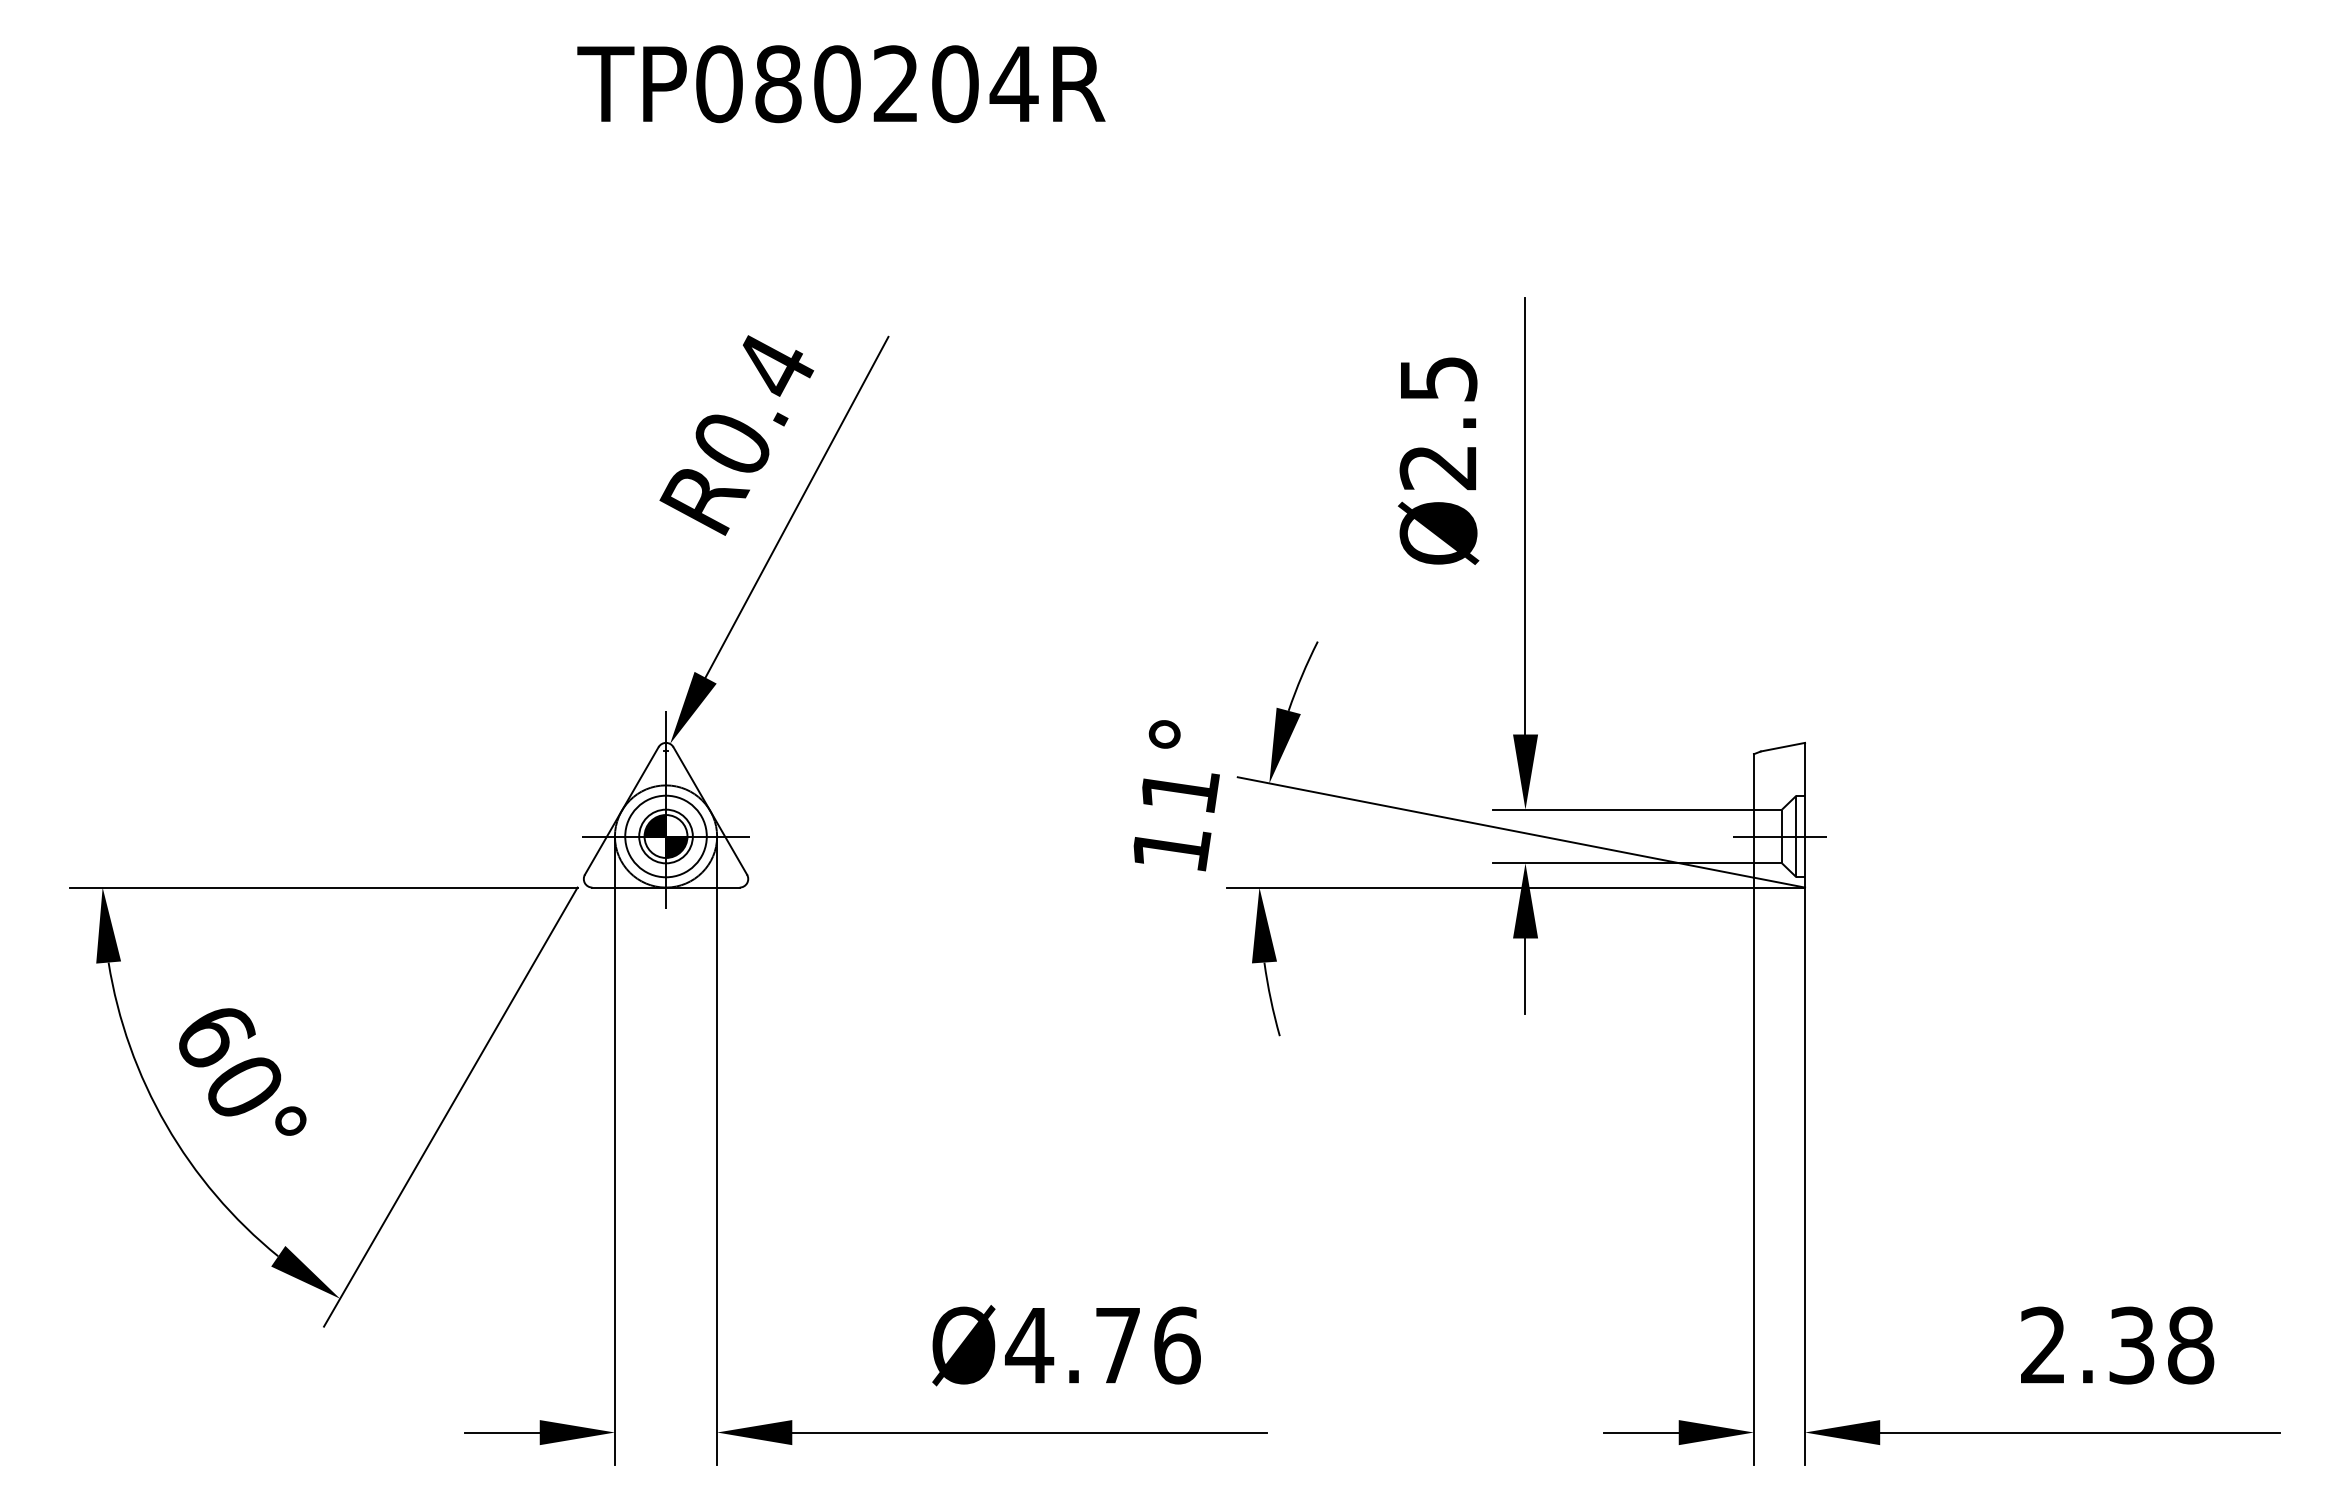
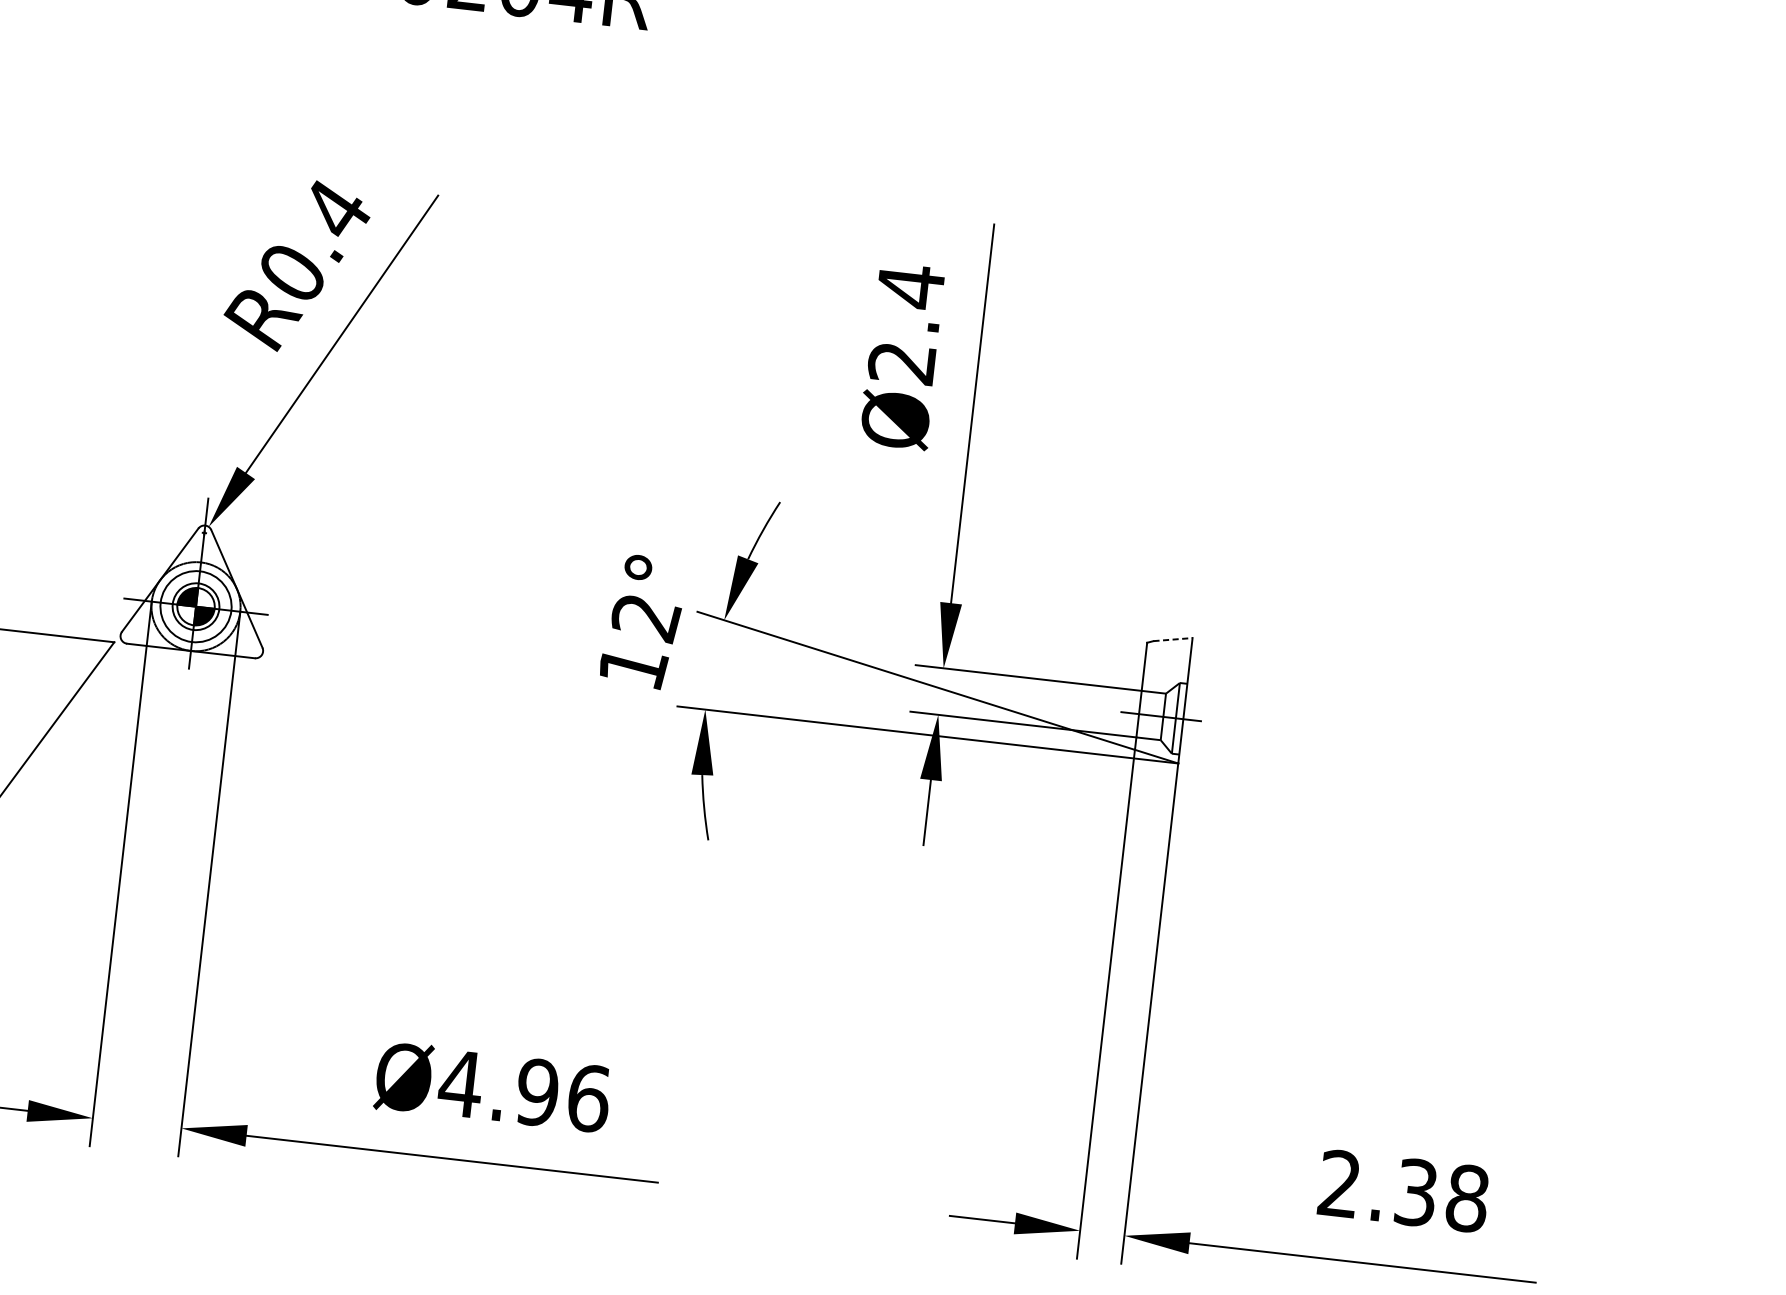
text: (1439, 378) -> (911, 286), Ø2.5 -> Ø2.4
line: (1782, 747) -> (1172, 639), solid -> dashed
text: (1179, 792) -> (645, 619), 11° -> 12°
text: (1117, 1345) -> (537, 1092), Ø4.76 -> Ø4.96

